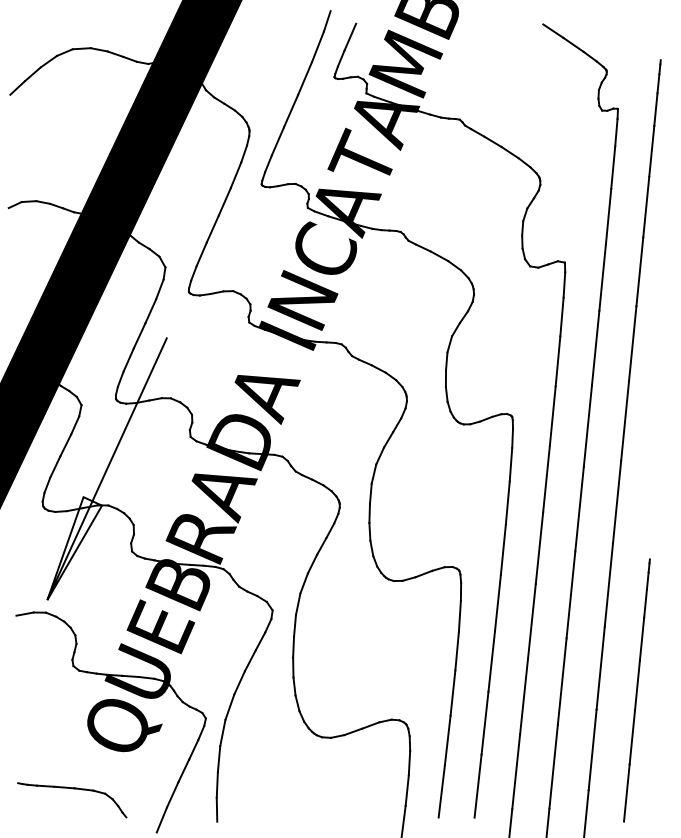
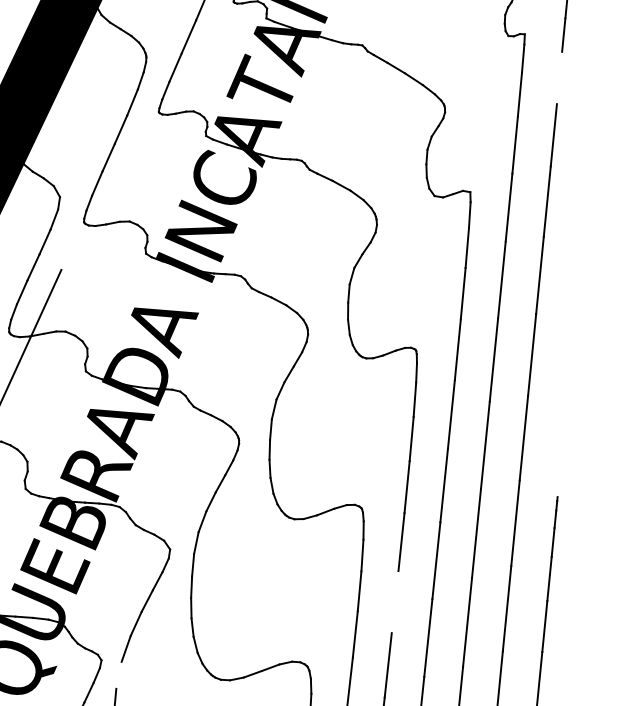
line: (651, 150) -> (559, 77), removed
line: (491, 661) -> (394, 601), removed
line: (222, 732) -> (118, 674), removed

